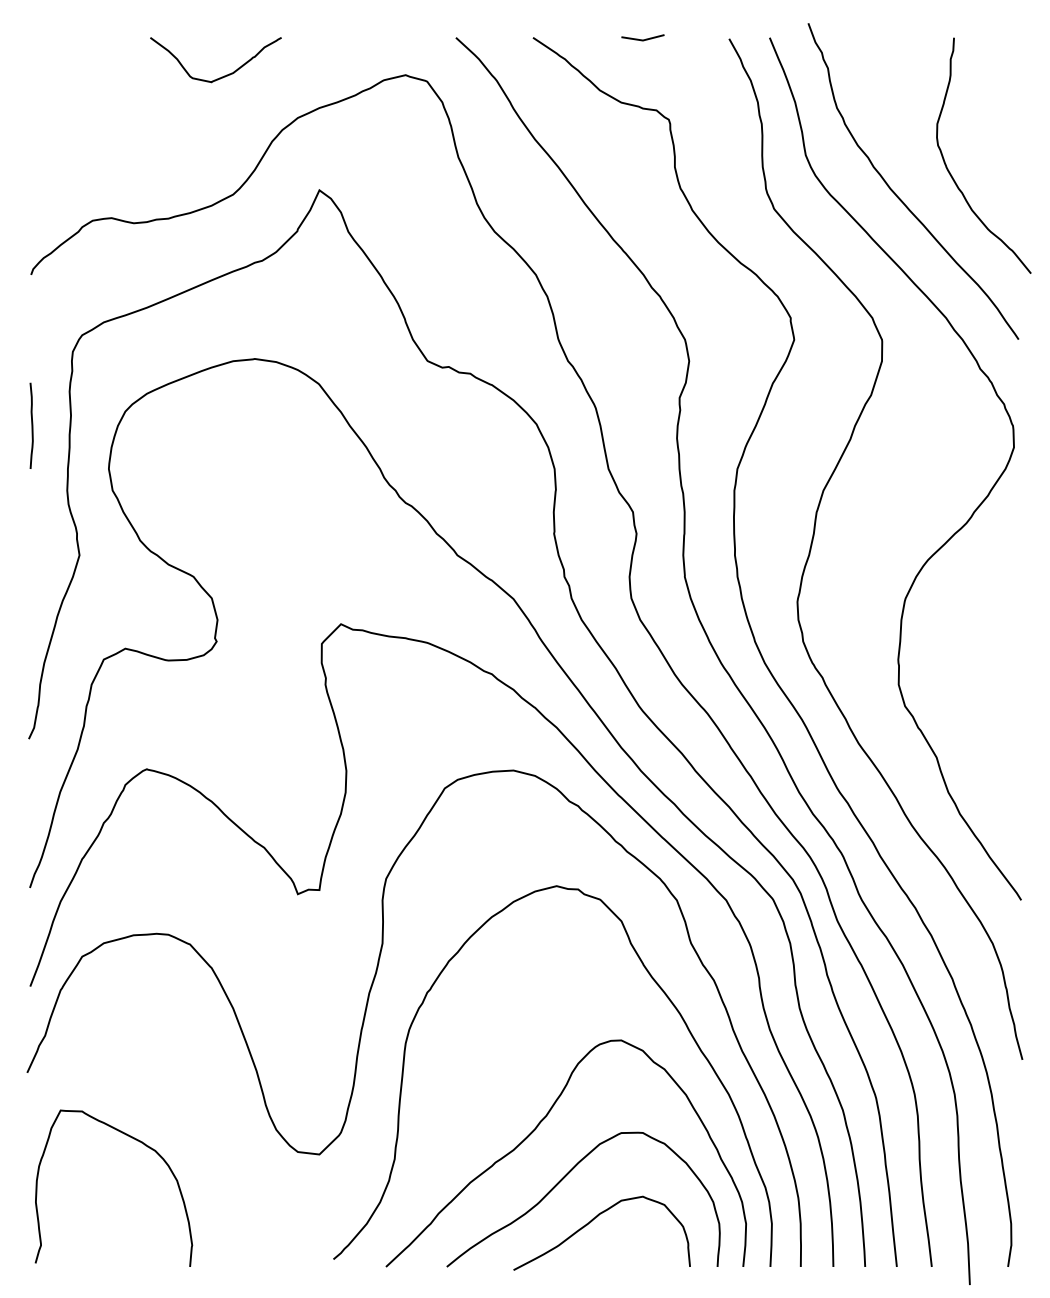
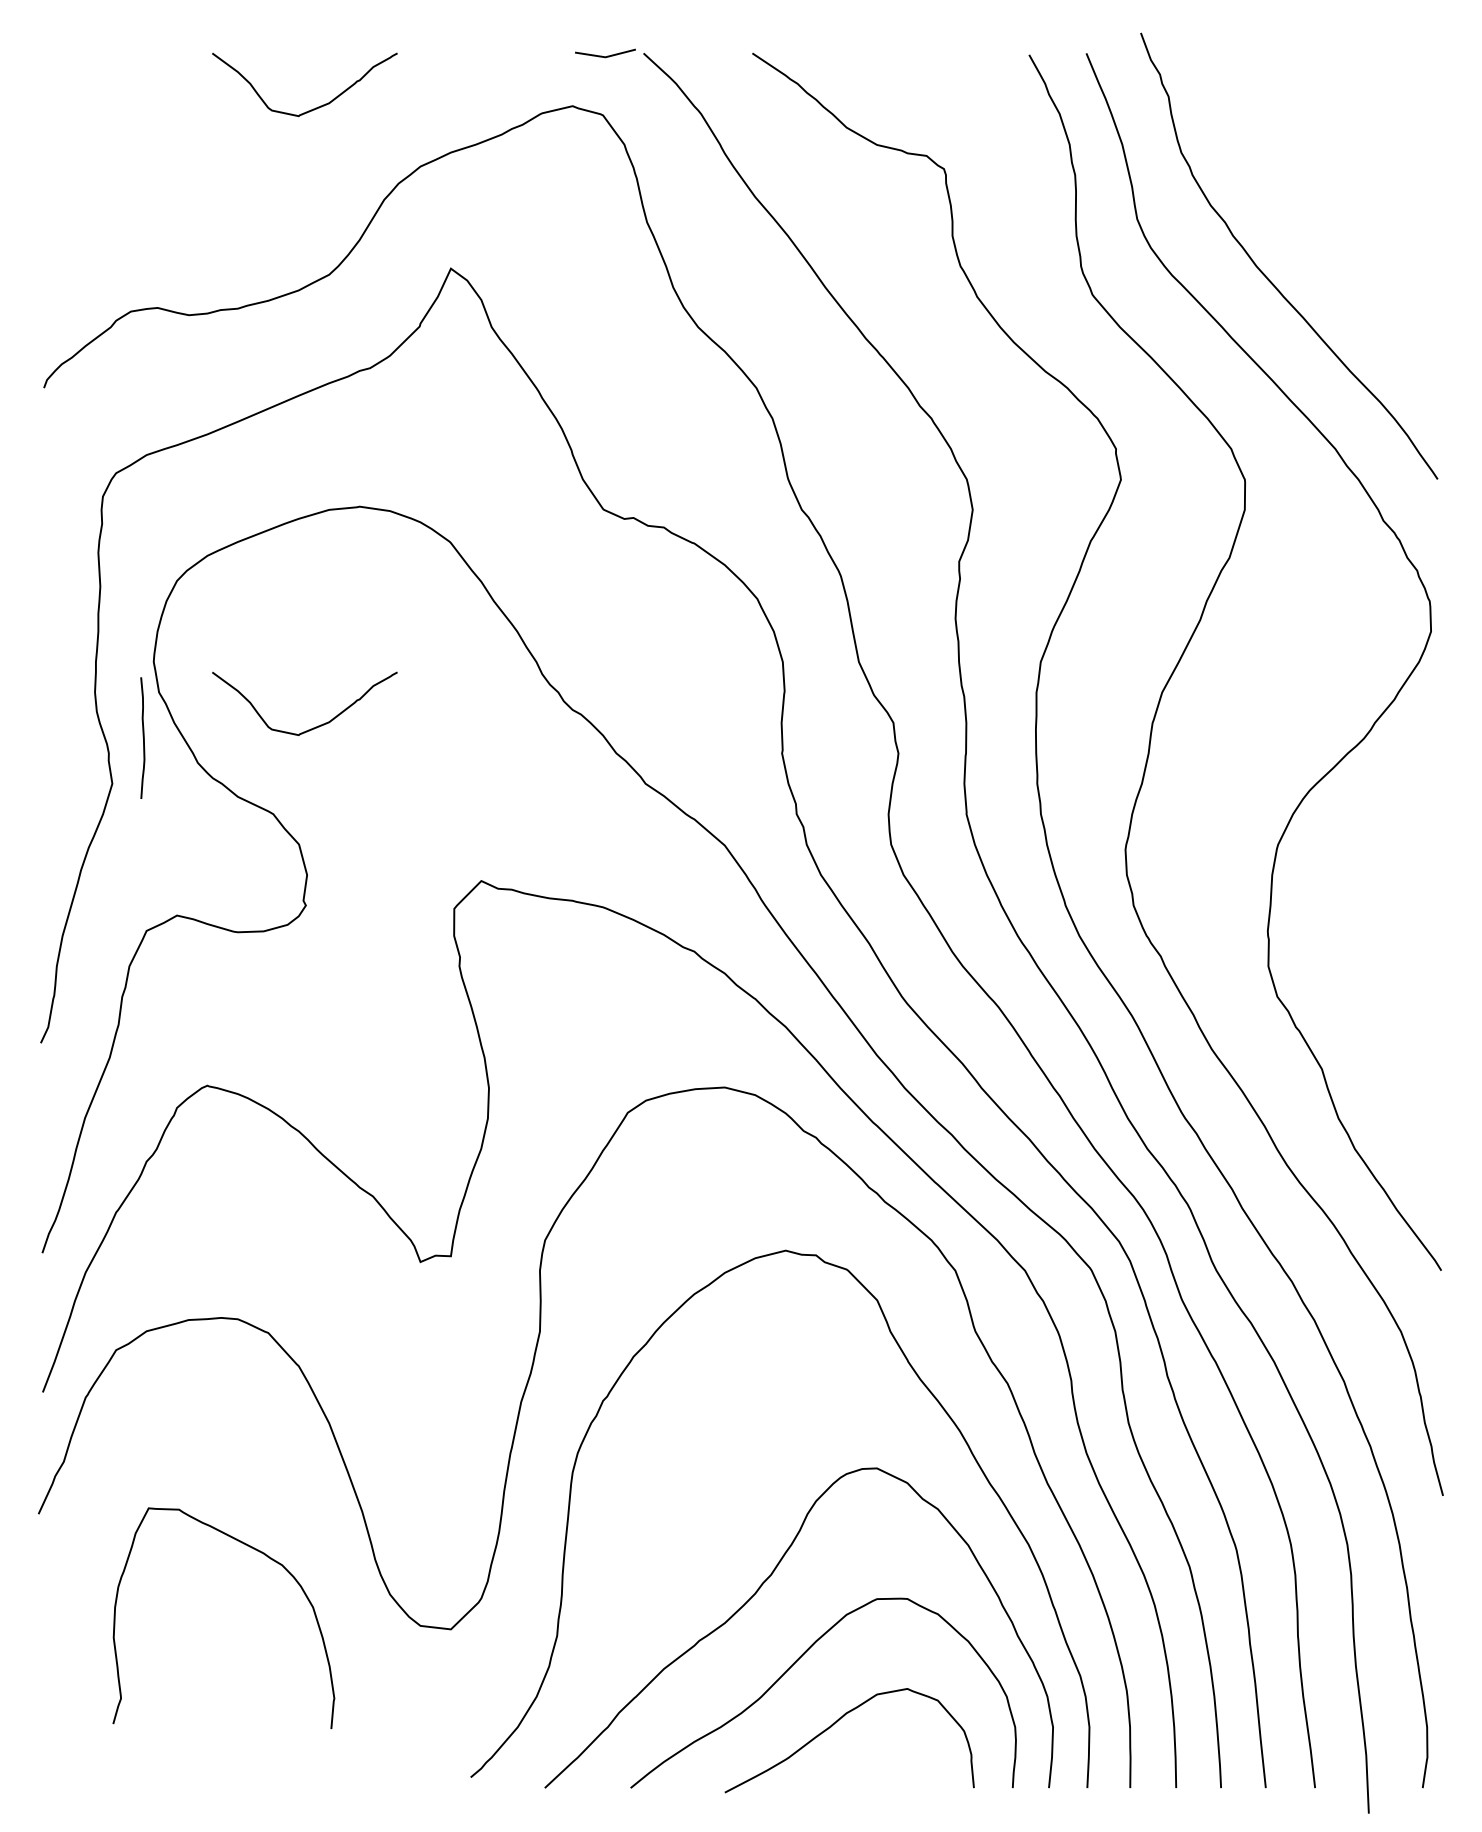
line: (644, 39) -> (607, 55), moved
curve: (951, 175) -> (1343, 247), removed
curve: (31, 425) -> (142, 737), moved
curve: (223, 514) -> (315, 726), added
curve: (137, 1141) -> (257, 1551), moved

